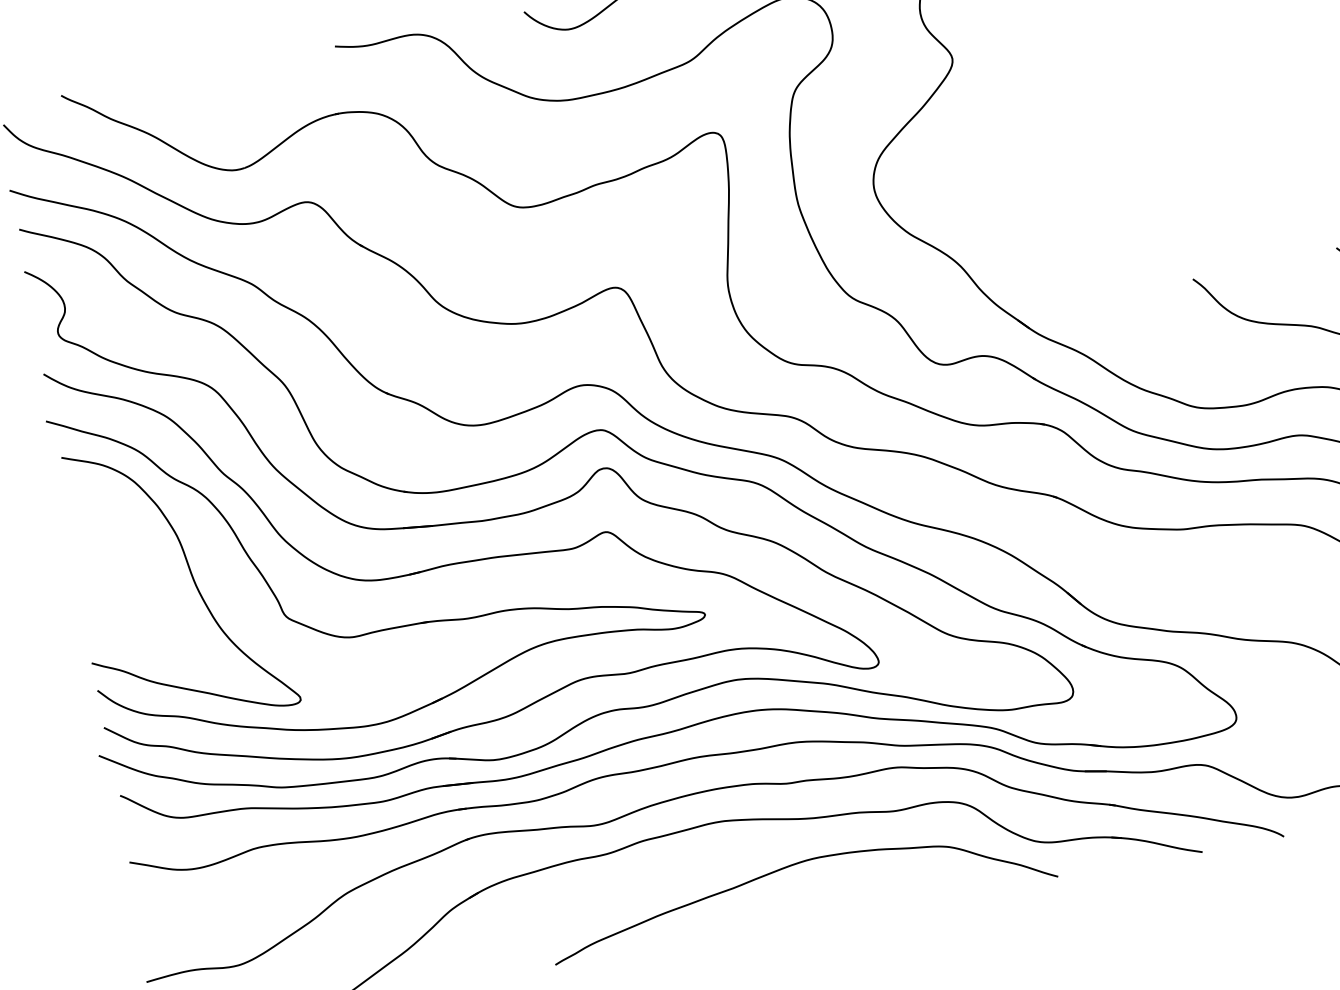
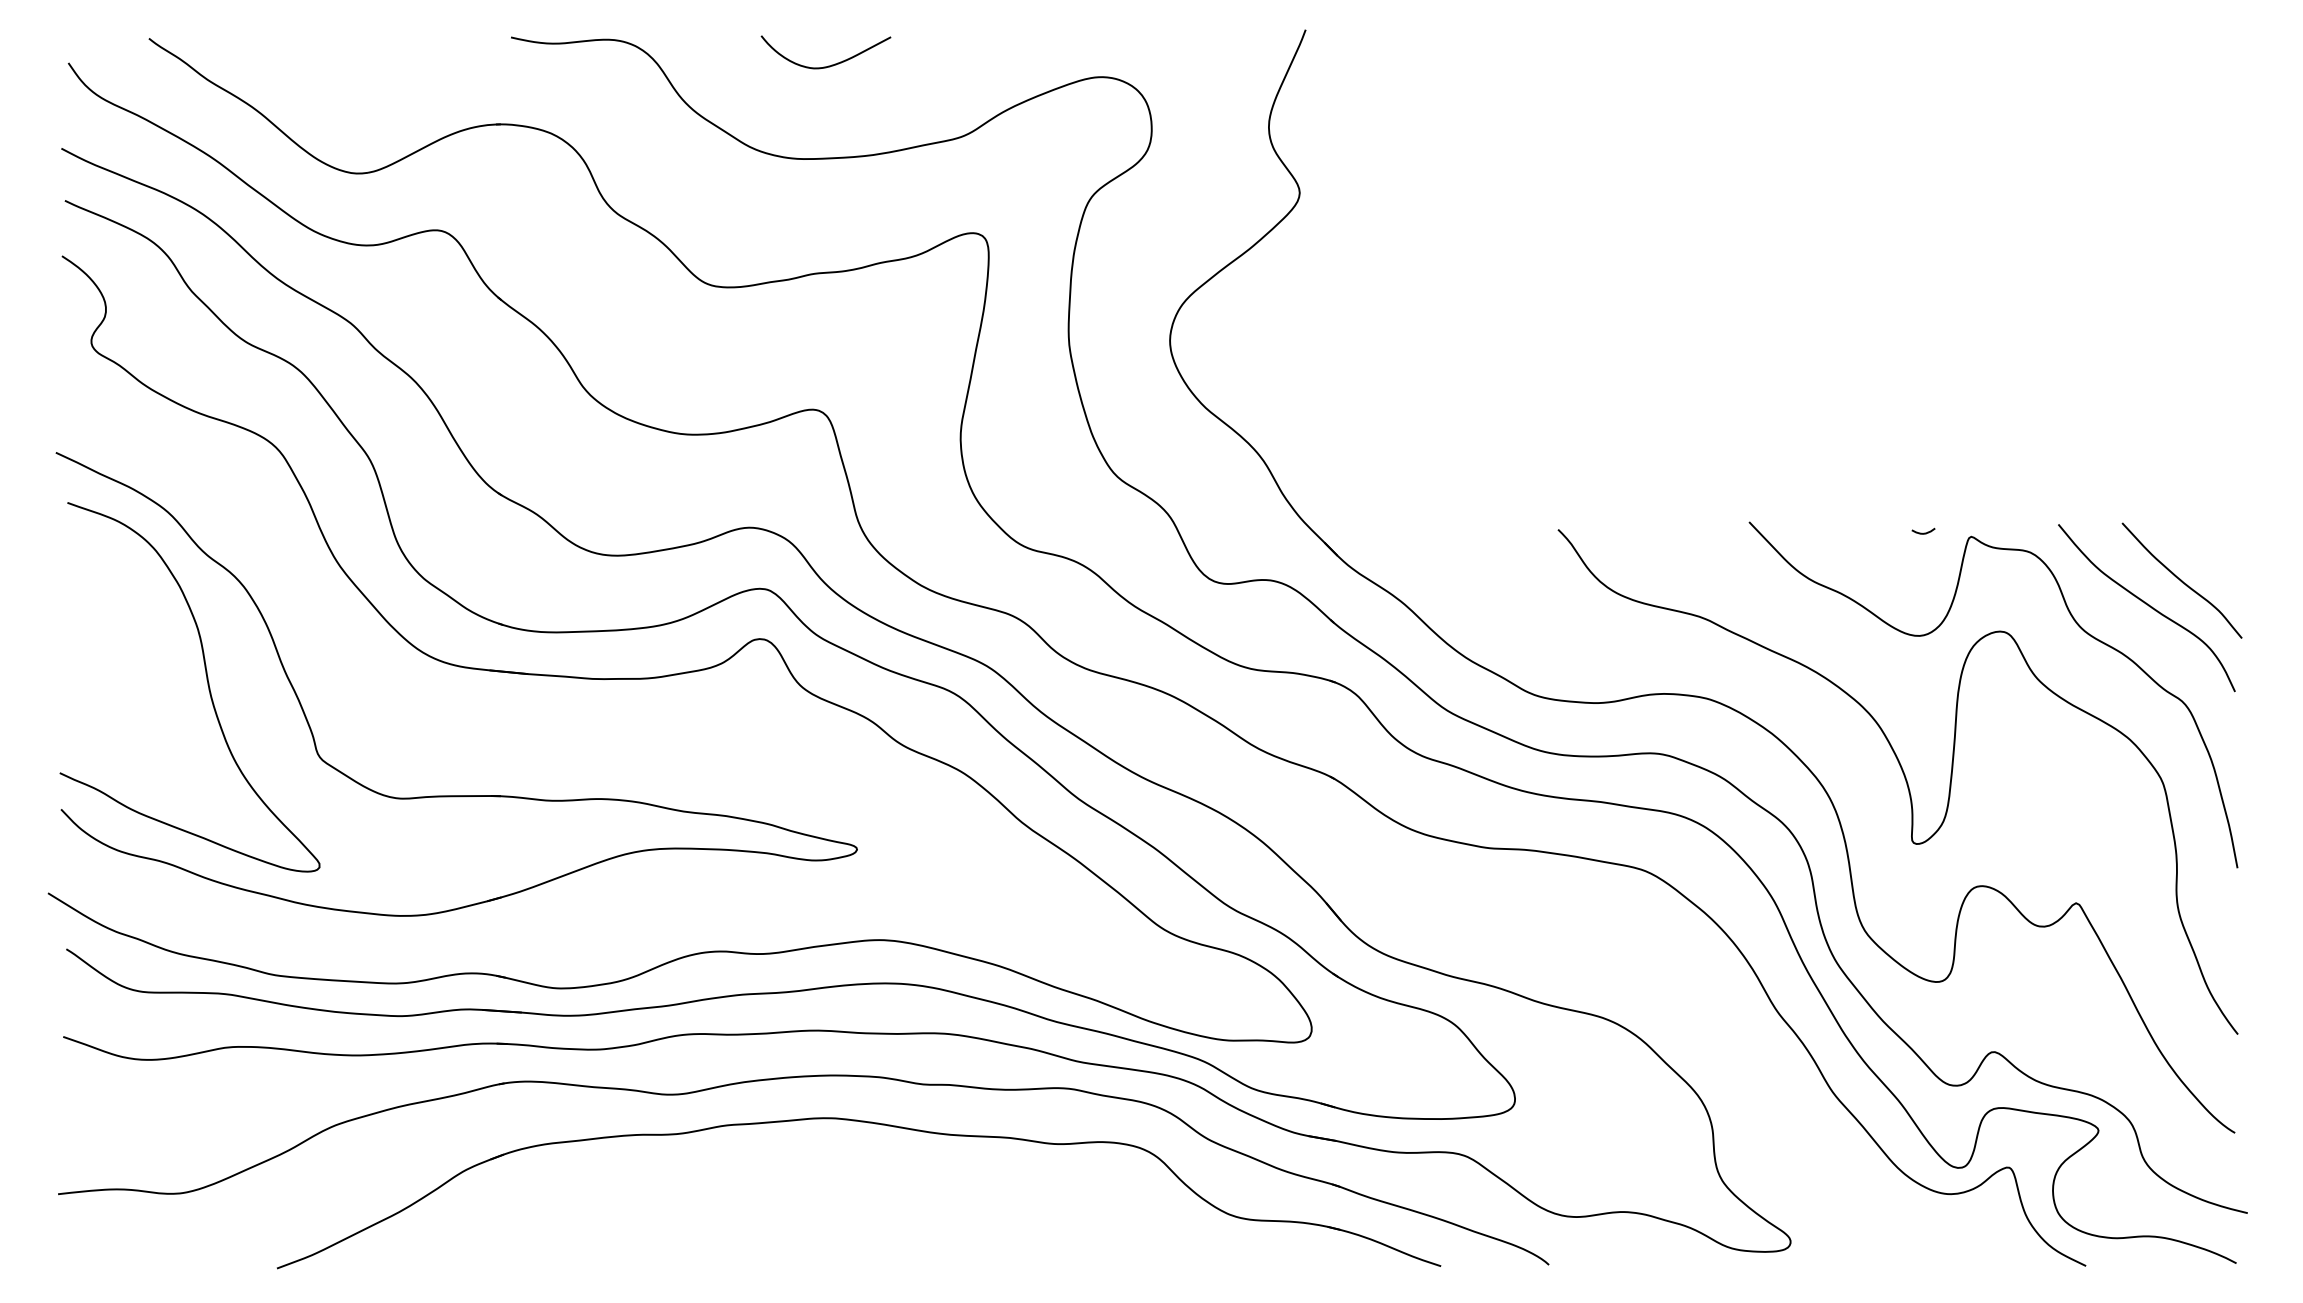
part: (466, 560) -> (563, 726), removed
curve: (791, 866) -> (911, 1191), removed

